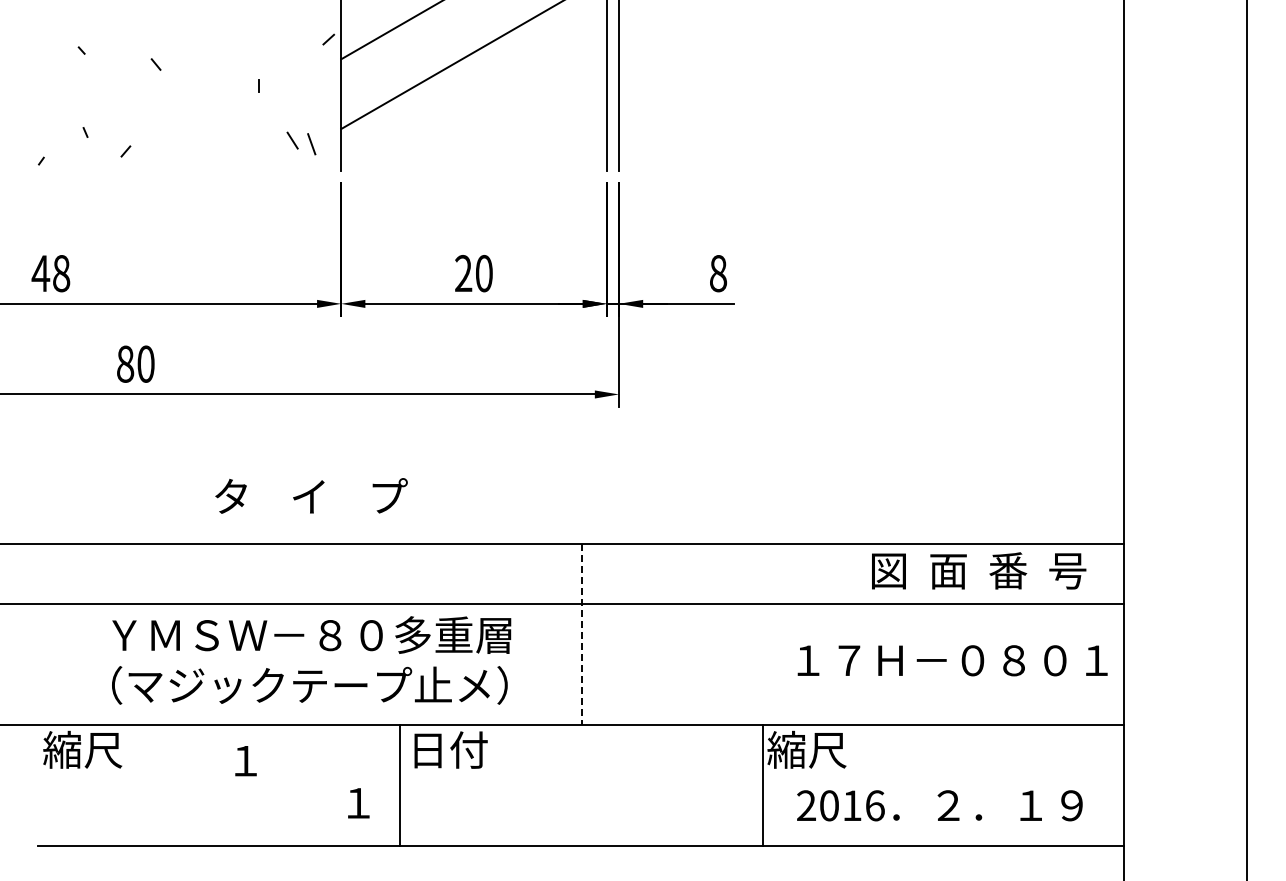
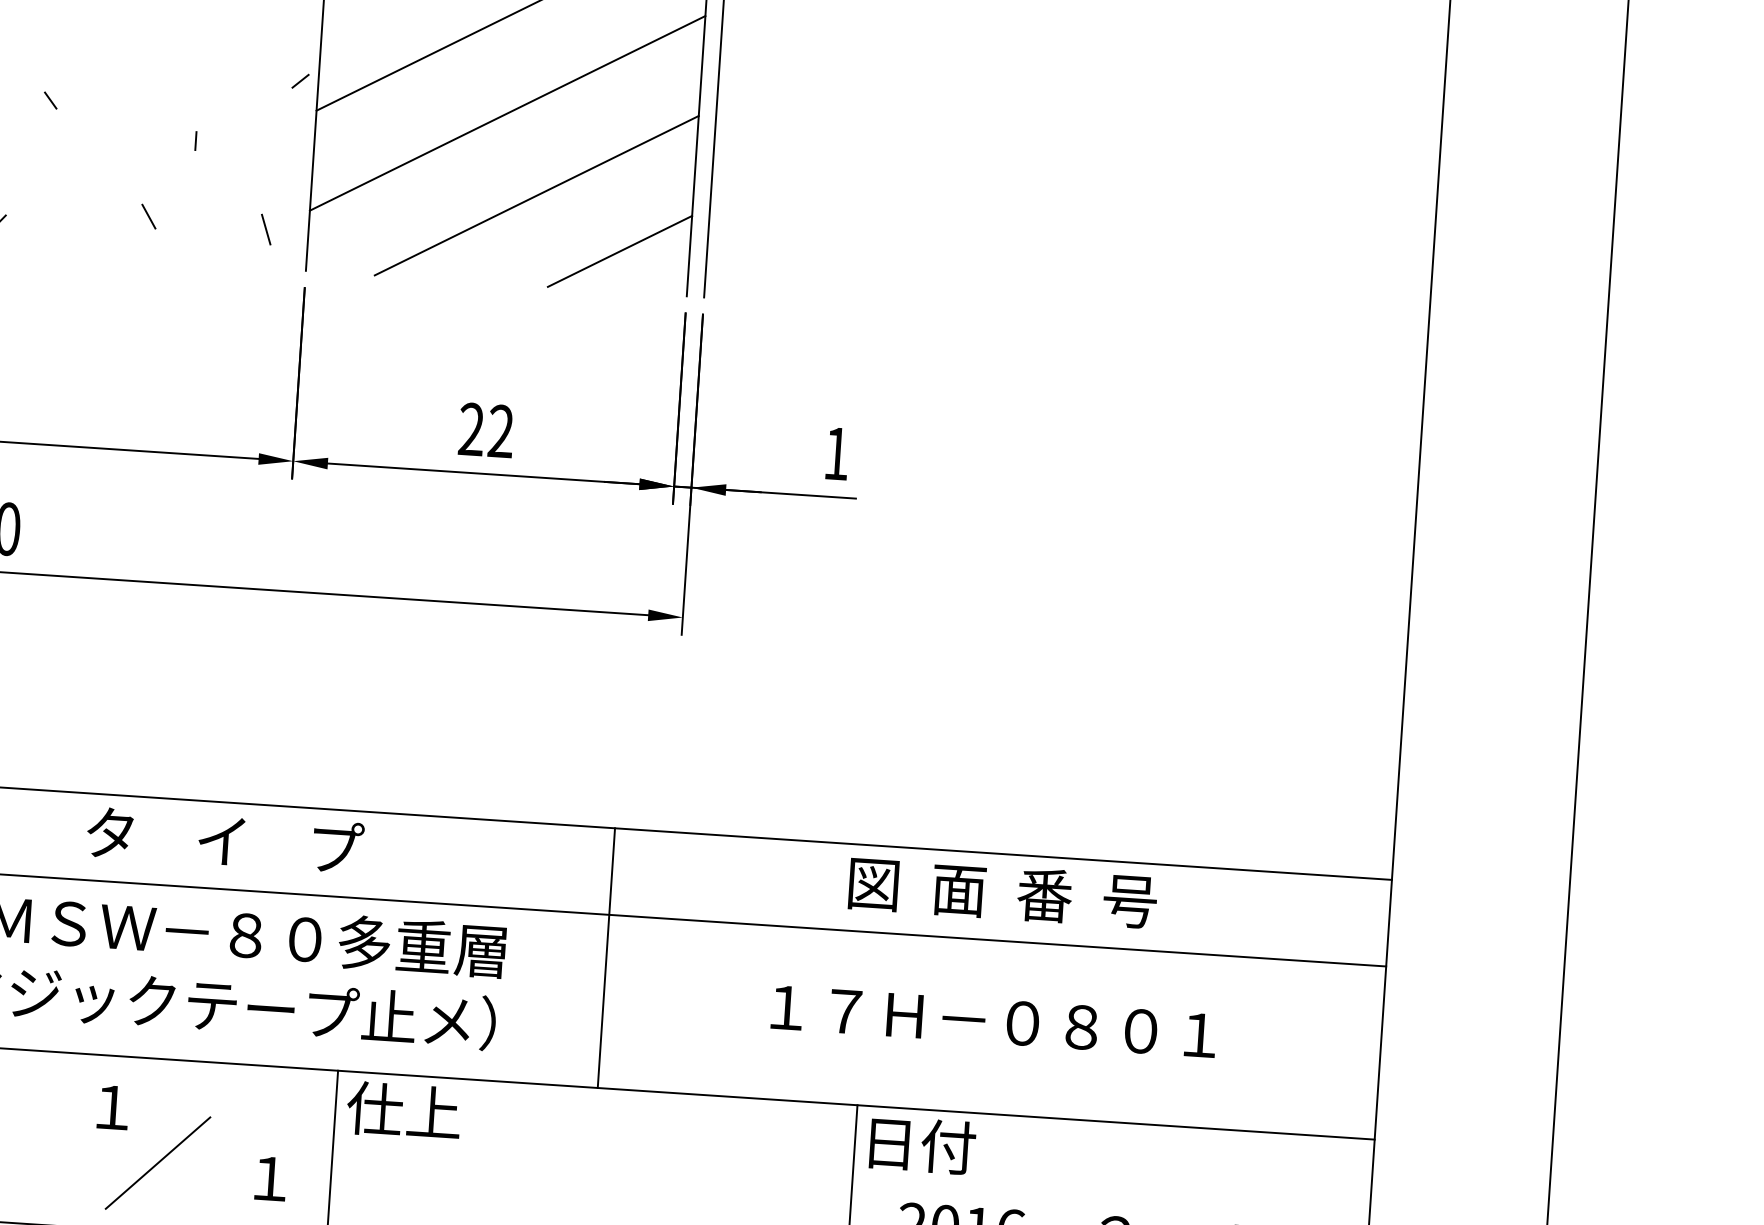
line: (497, 108) -> (535, 196), added
line: (292, 140) -> (148, 216), moved
line: (558, 143) -> (620, 252), added
text: (483, 273) -> (500, 431), 20 -> 22
text: (718, 273) -> (836, 453), 8 -> 1
text: (311, 495) -> (225, 839), moved
text: (979, 570) -> (1003, 892), moved
line: (581, 634) -> (606, 958), dashed -> solid
text: (952, 660) -> (993, 1021), moved
text: (447, 749) -> (403, 1110), 日付 -> 仕上
text: (806, 749) -> (917, 1144), 縮尺 -> 日付
line: (279, 797) -> (157, 1162), added

